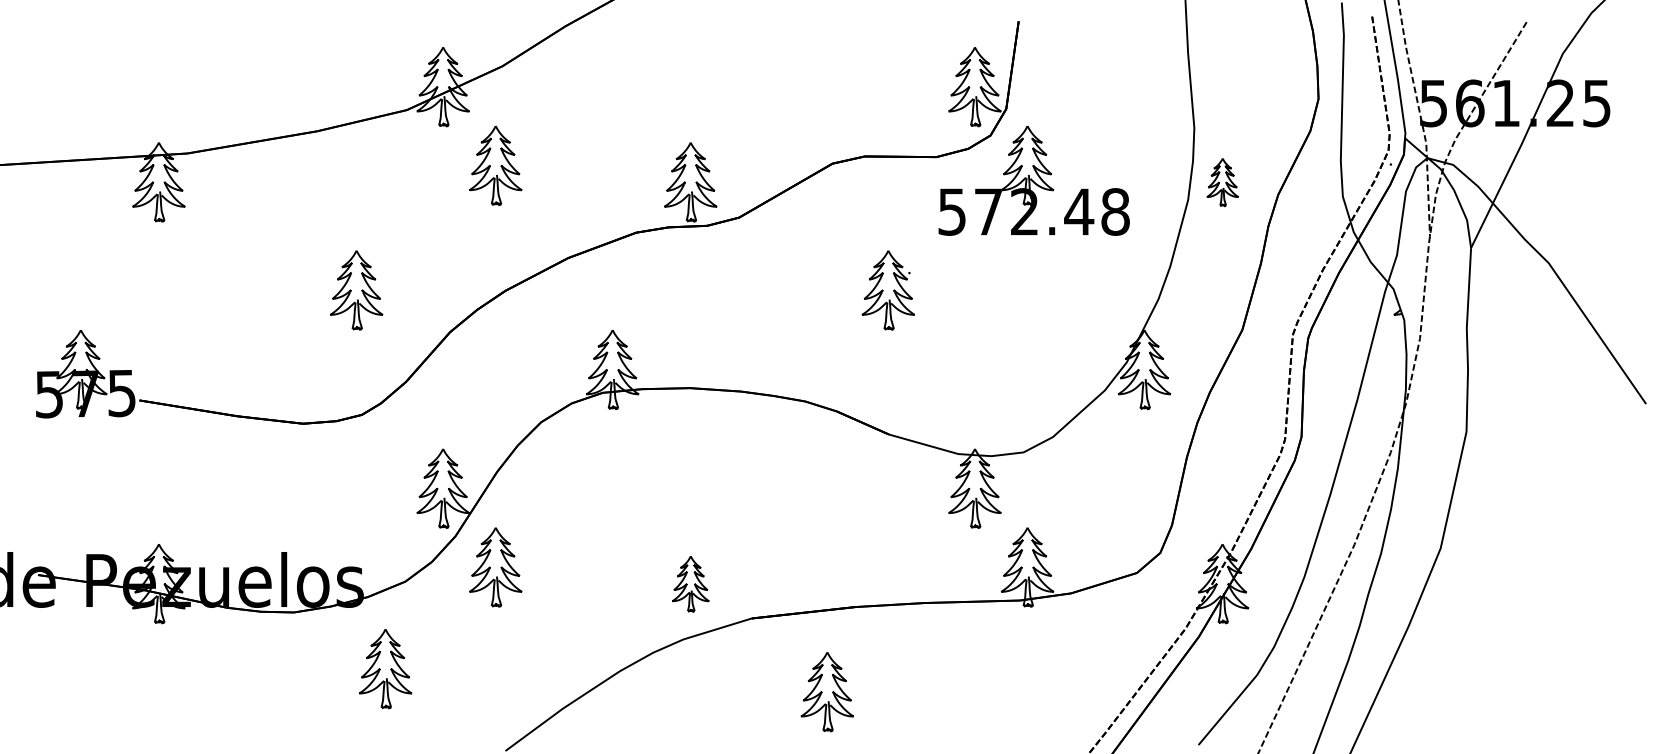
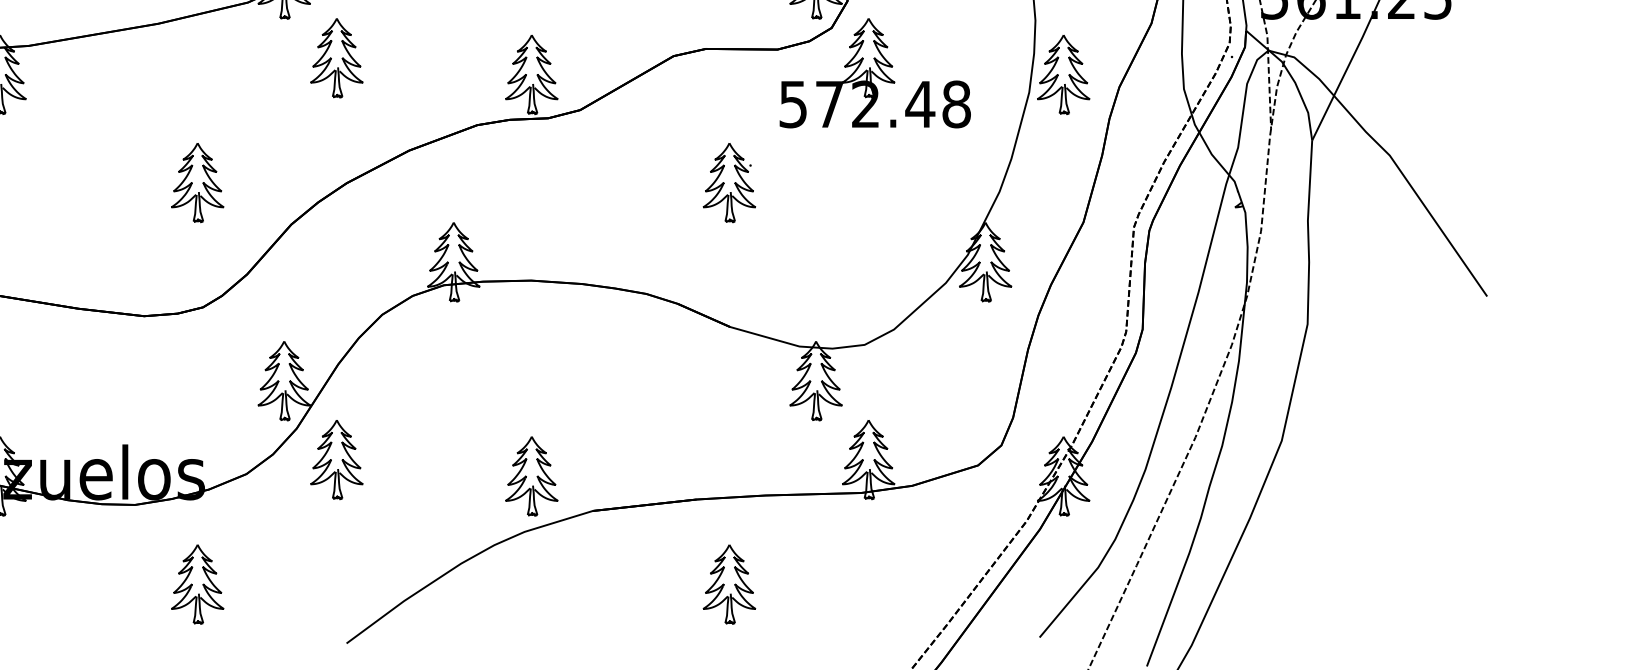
part: (1222, 182) -> (1063, 74), size x1.67
part: (690, 584) -> (531, 476), size x1.43
part: (385, 669) -> (197, 584), moved
part: (826, 692) -> (728, 584), moved

